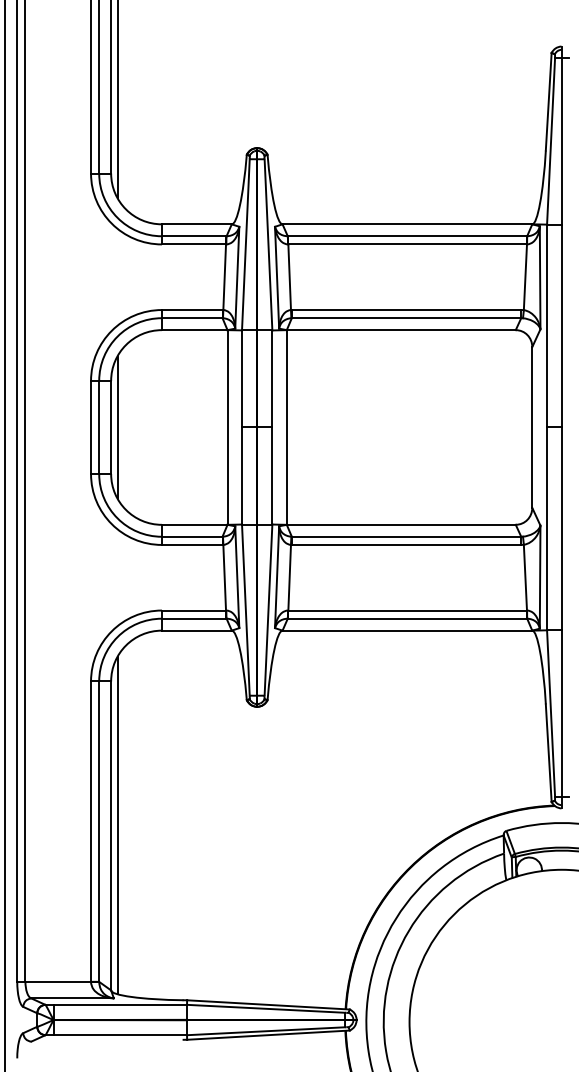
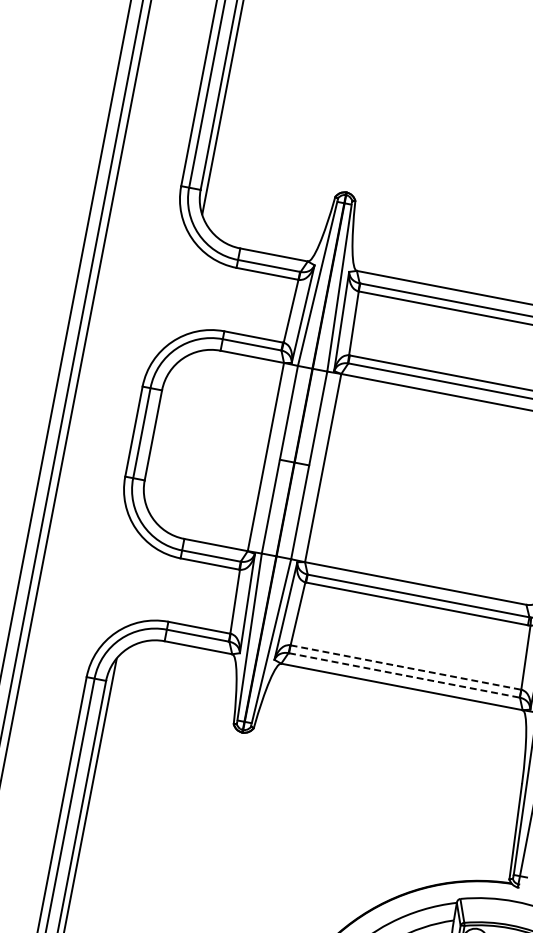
line: (117, 427) -> (159, 436), removed
line: (408, 610) -> (406, 667), solid -> dashed
line: (408, 618) -> (405, 675), solid -> dashed

